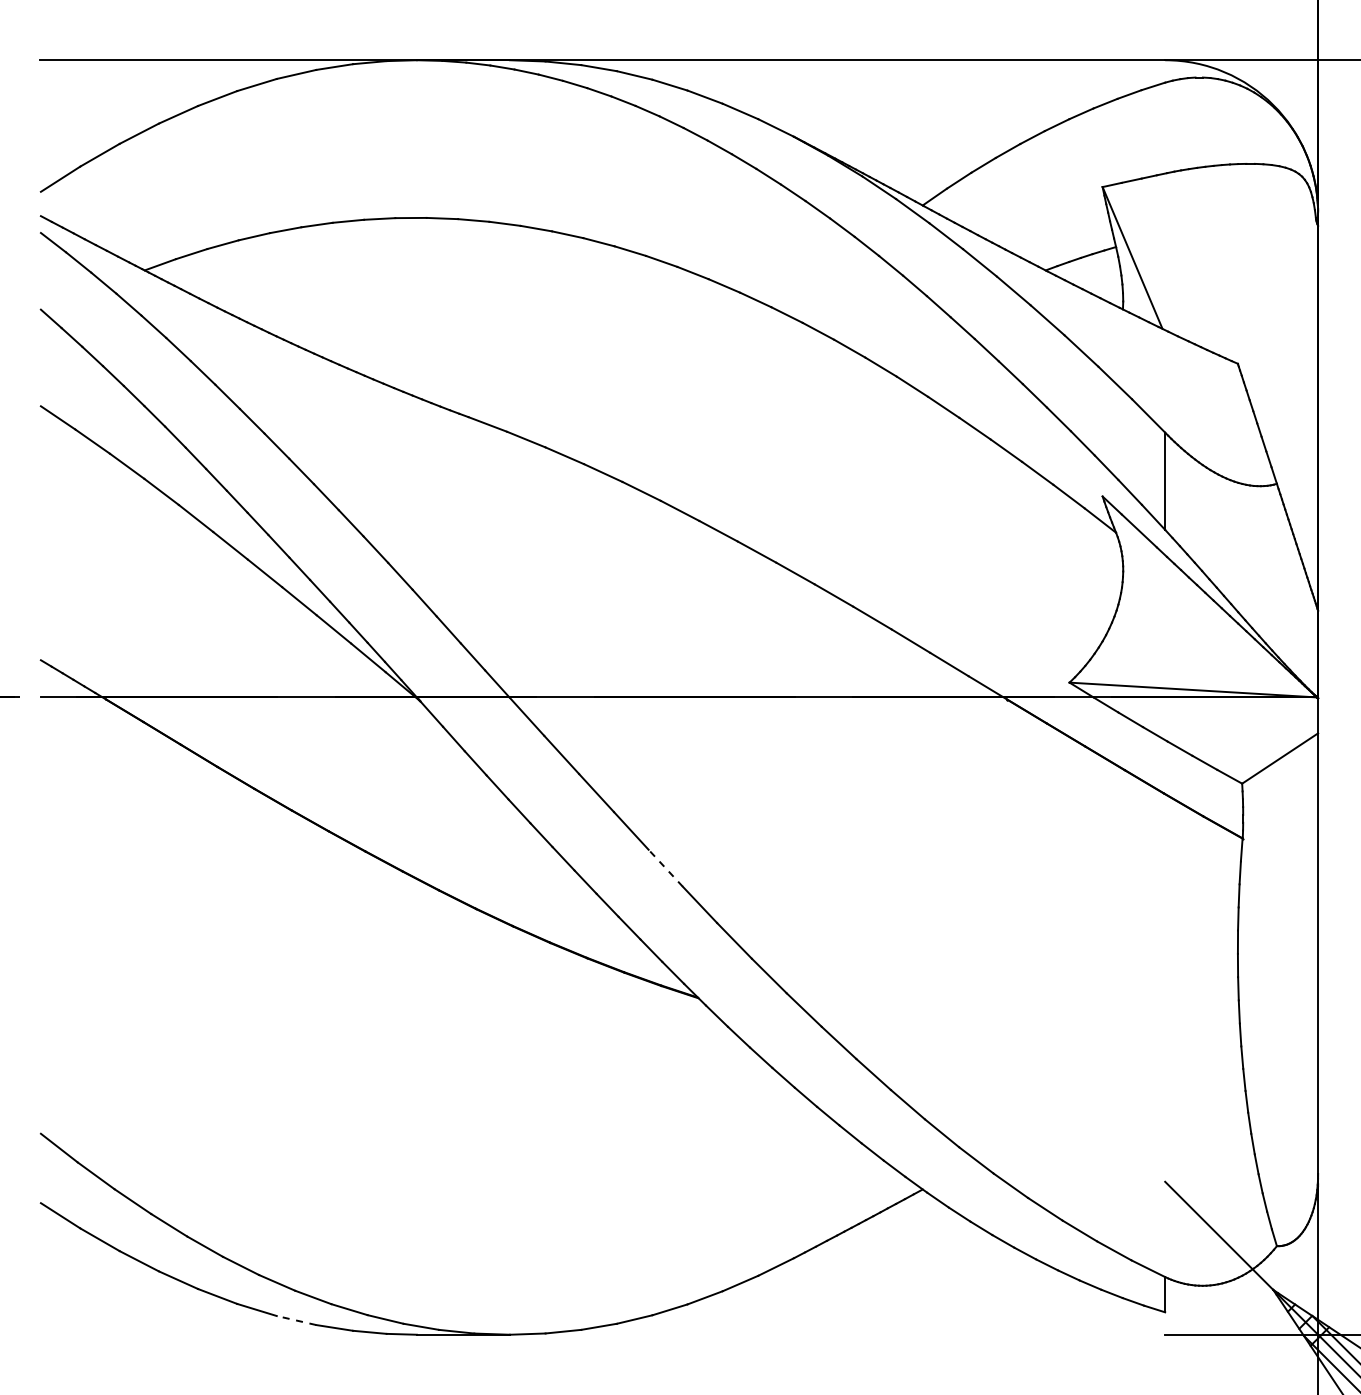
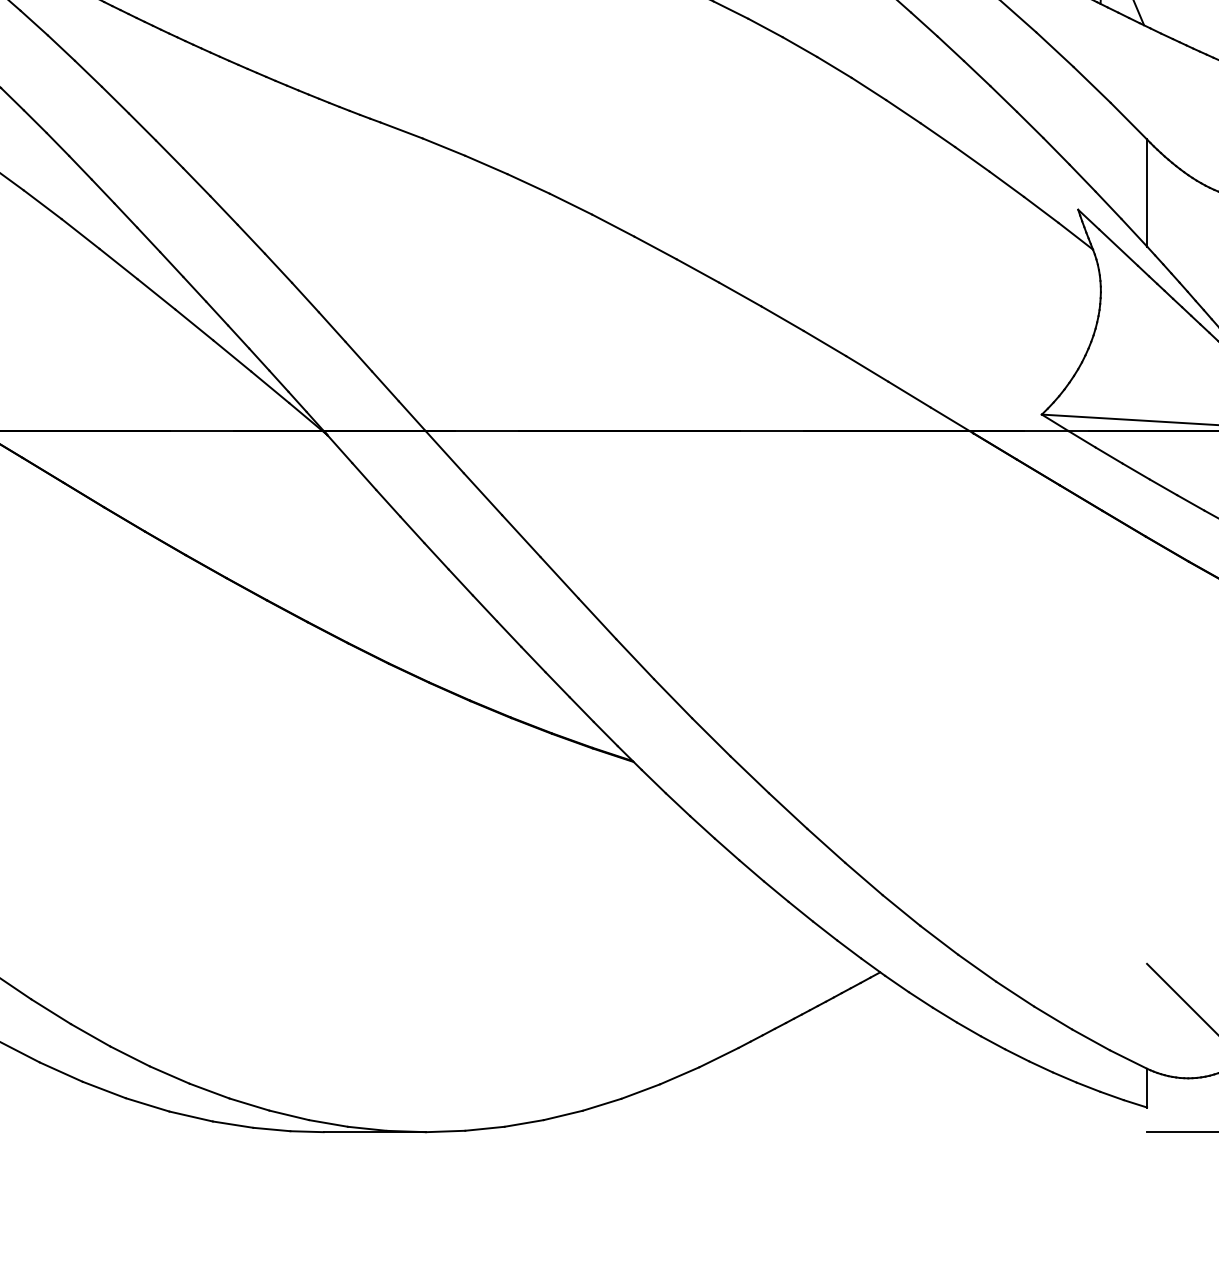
line: (665, 867) -> (597, 618), dashed -> solid
line: (296, 1320) -> (191, 1116), dashed -> solid

